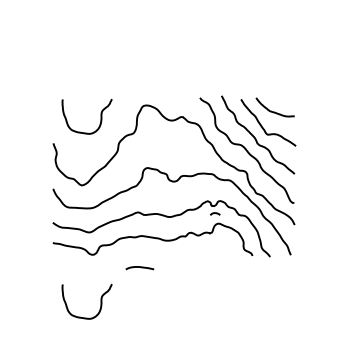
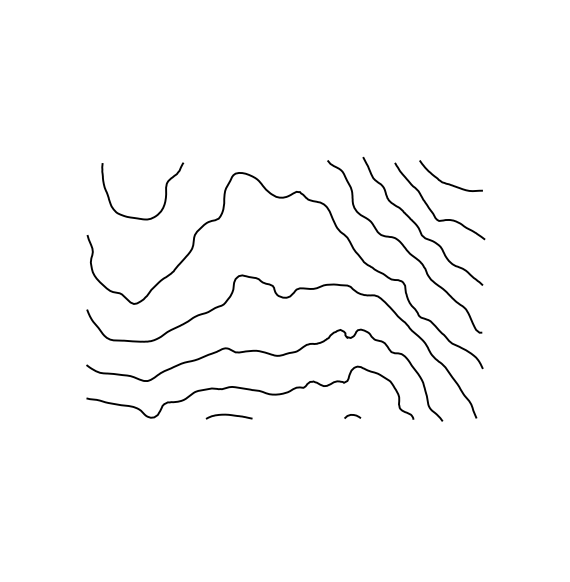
curve: (215, 213) -> (353, 415), moved
curve: (139, 267) -> (228, 415), moved
curve: (100, 301) -> (164, 494), removed

